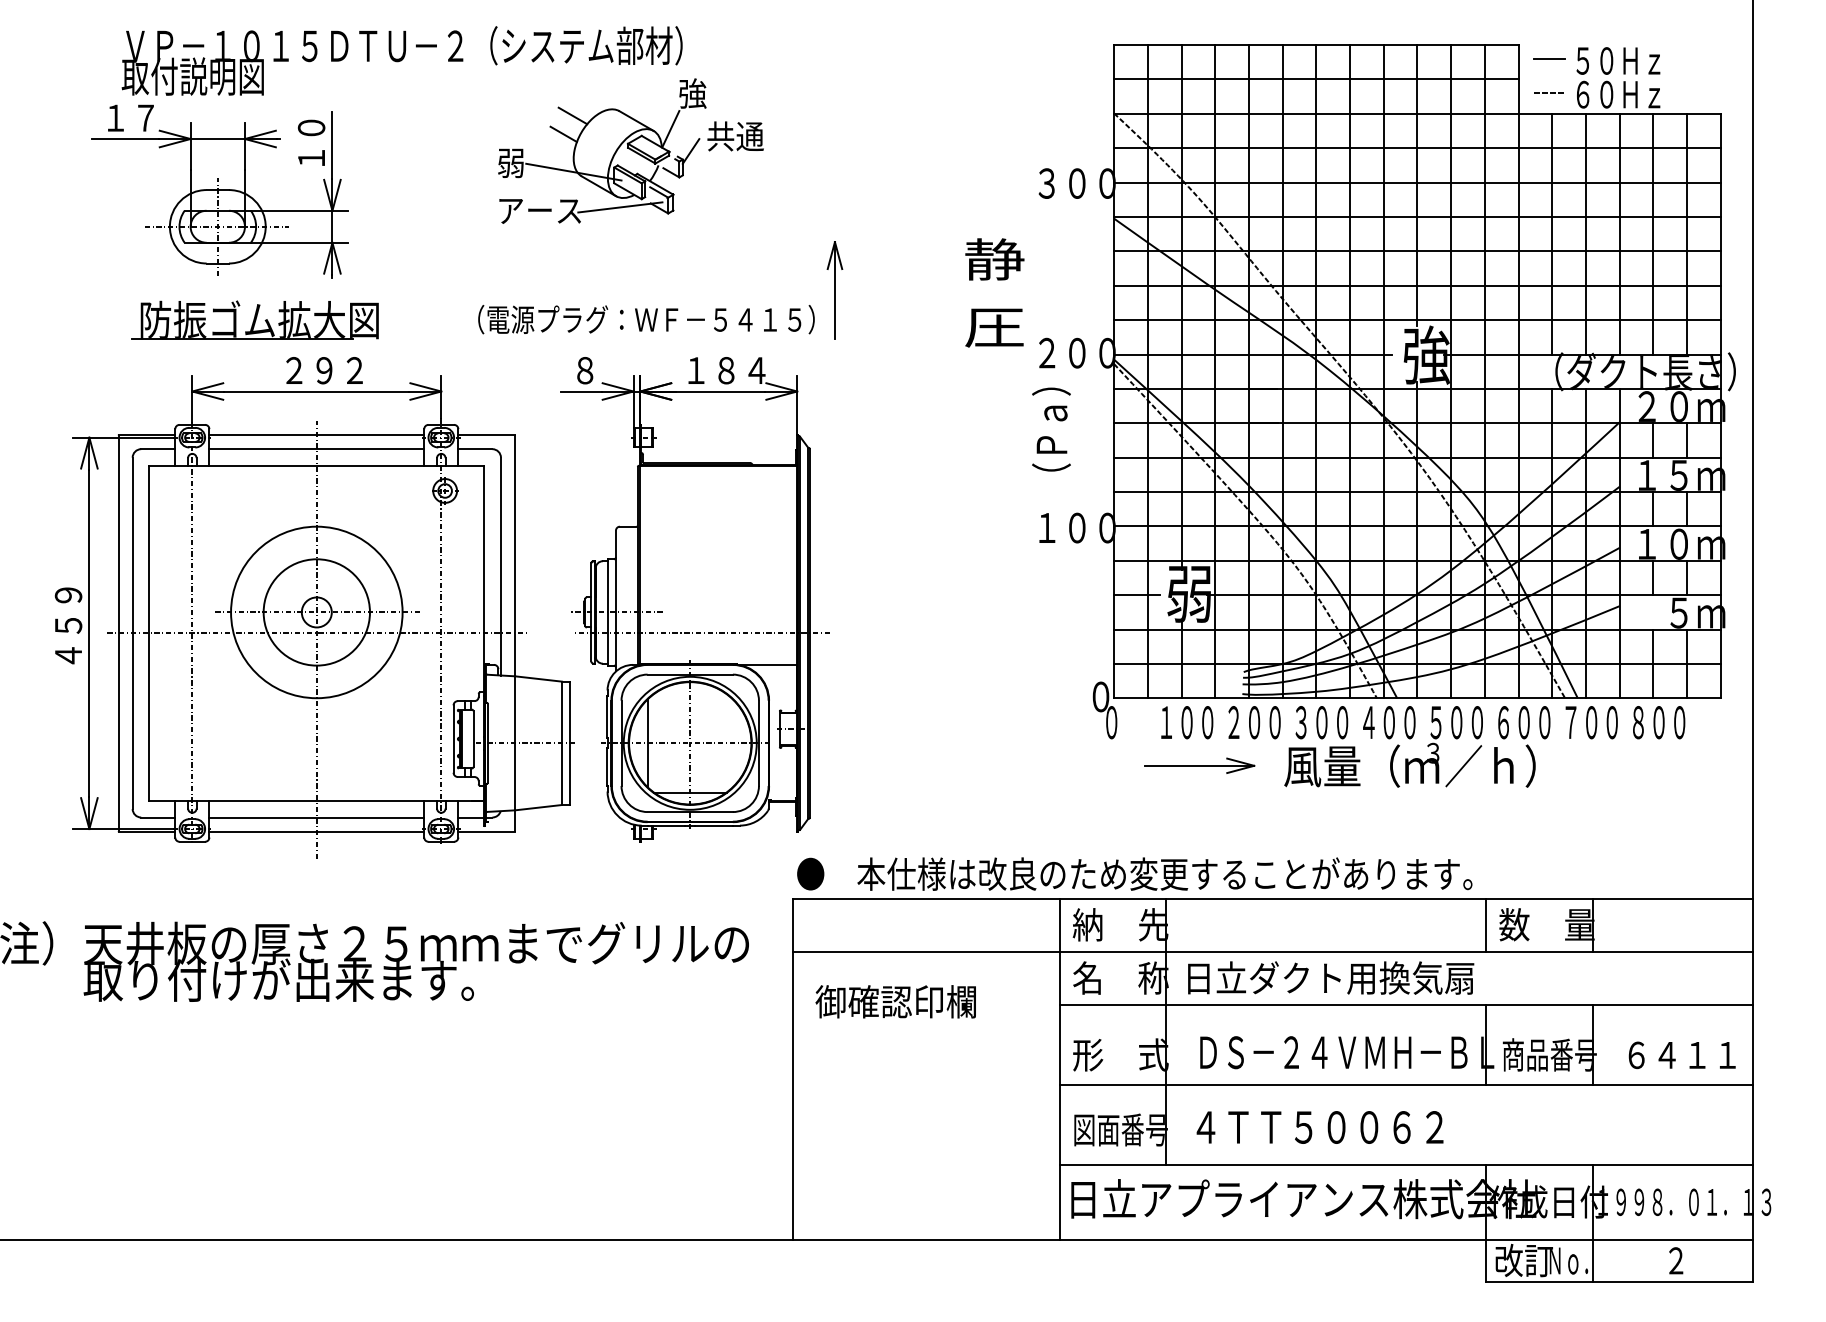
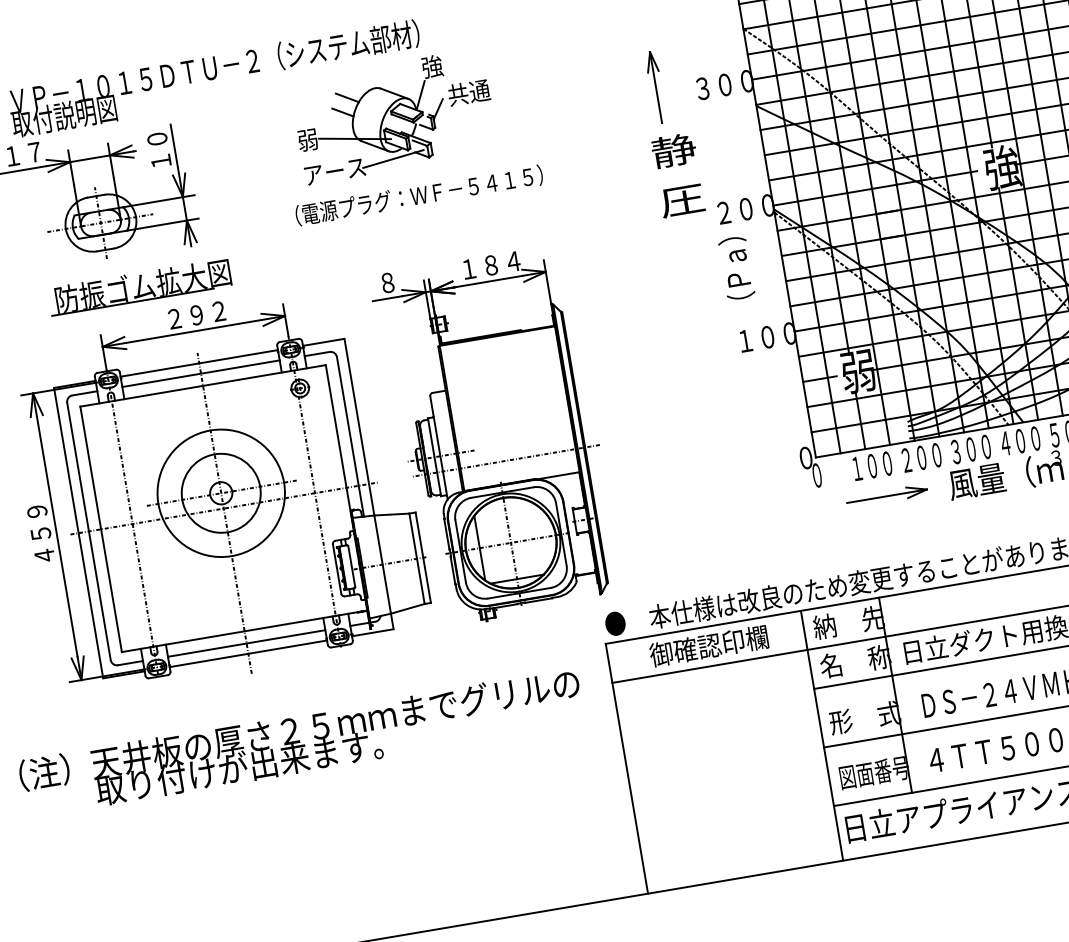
part: (834, 290) -> (655, 87), moved
text: (646, 319) -> (419, 195), moved
text: (895, 1001) -> (708, 645), moved

